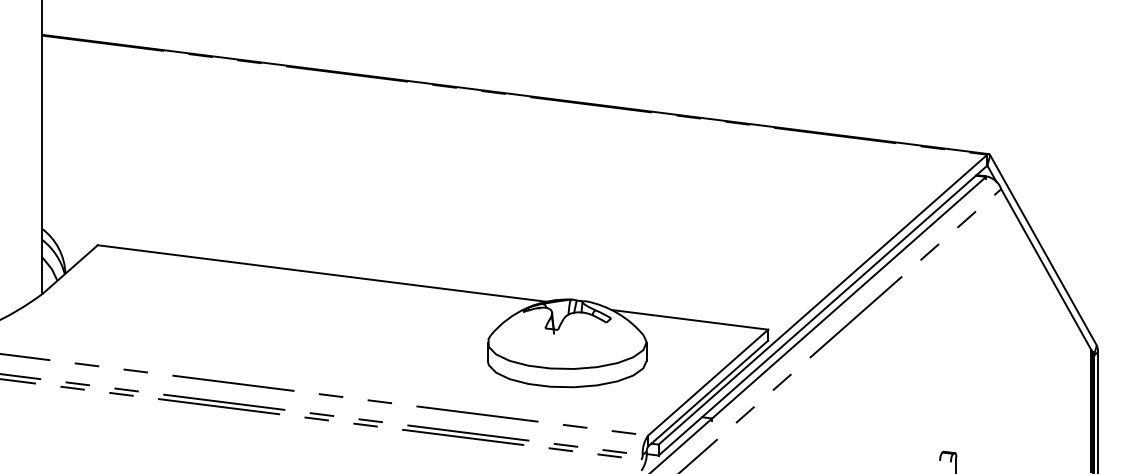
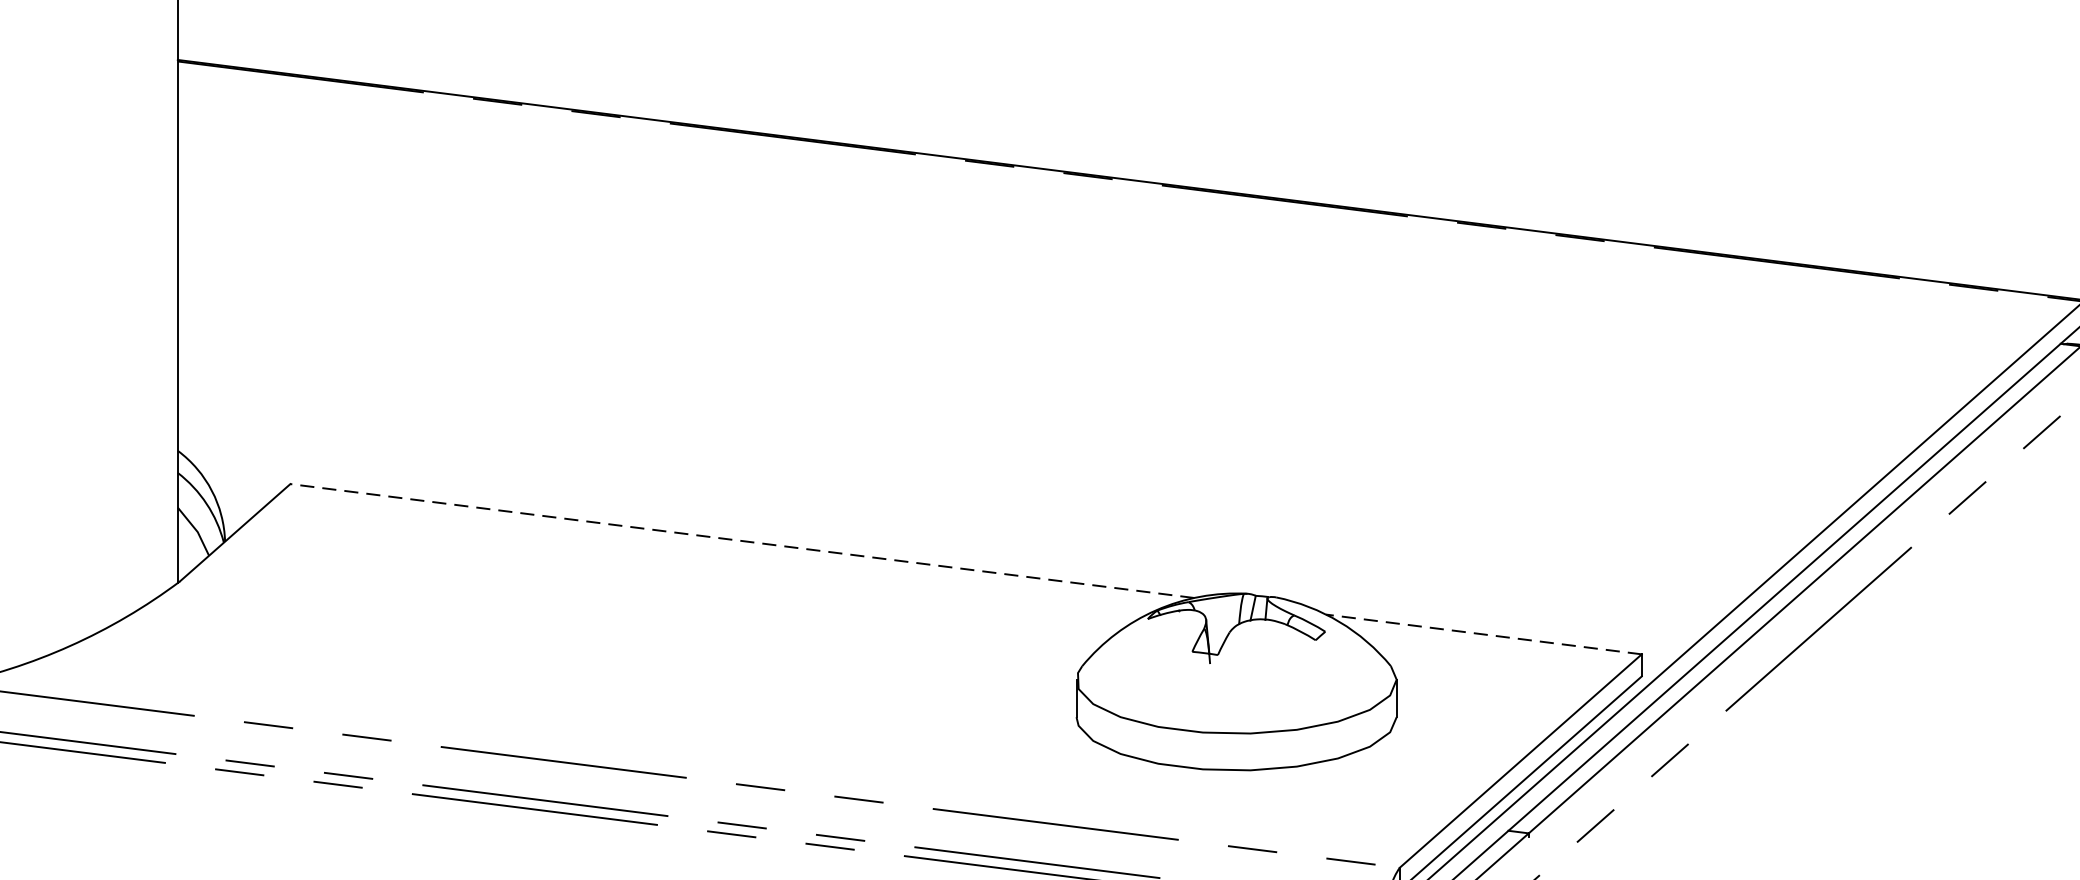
line: (322, 273) -> (743, 541), solid -> dashed
line: (689, 319) -> (1483, 633), solid -> dashed

